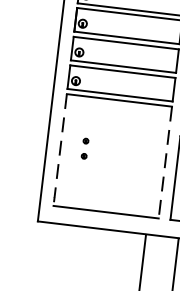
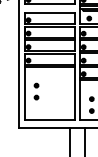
part: (85, 148) -> (36, 91), size x1.67
line: (60, 152) -> (25, 94), dashed -> solid
line: (164, 164) -> (74, 94), dashed -> solid

